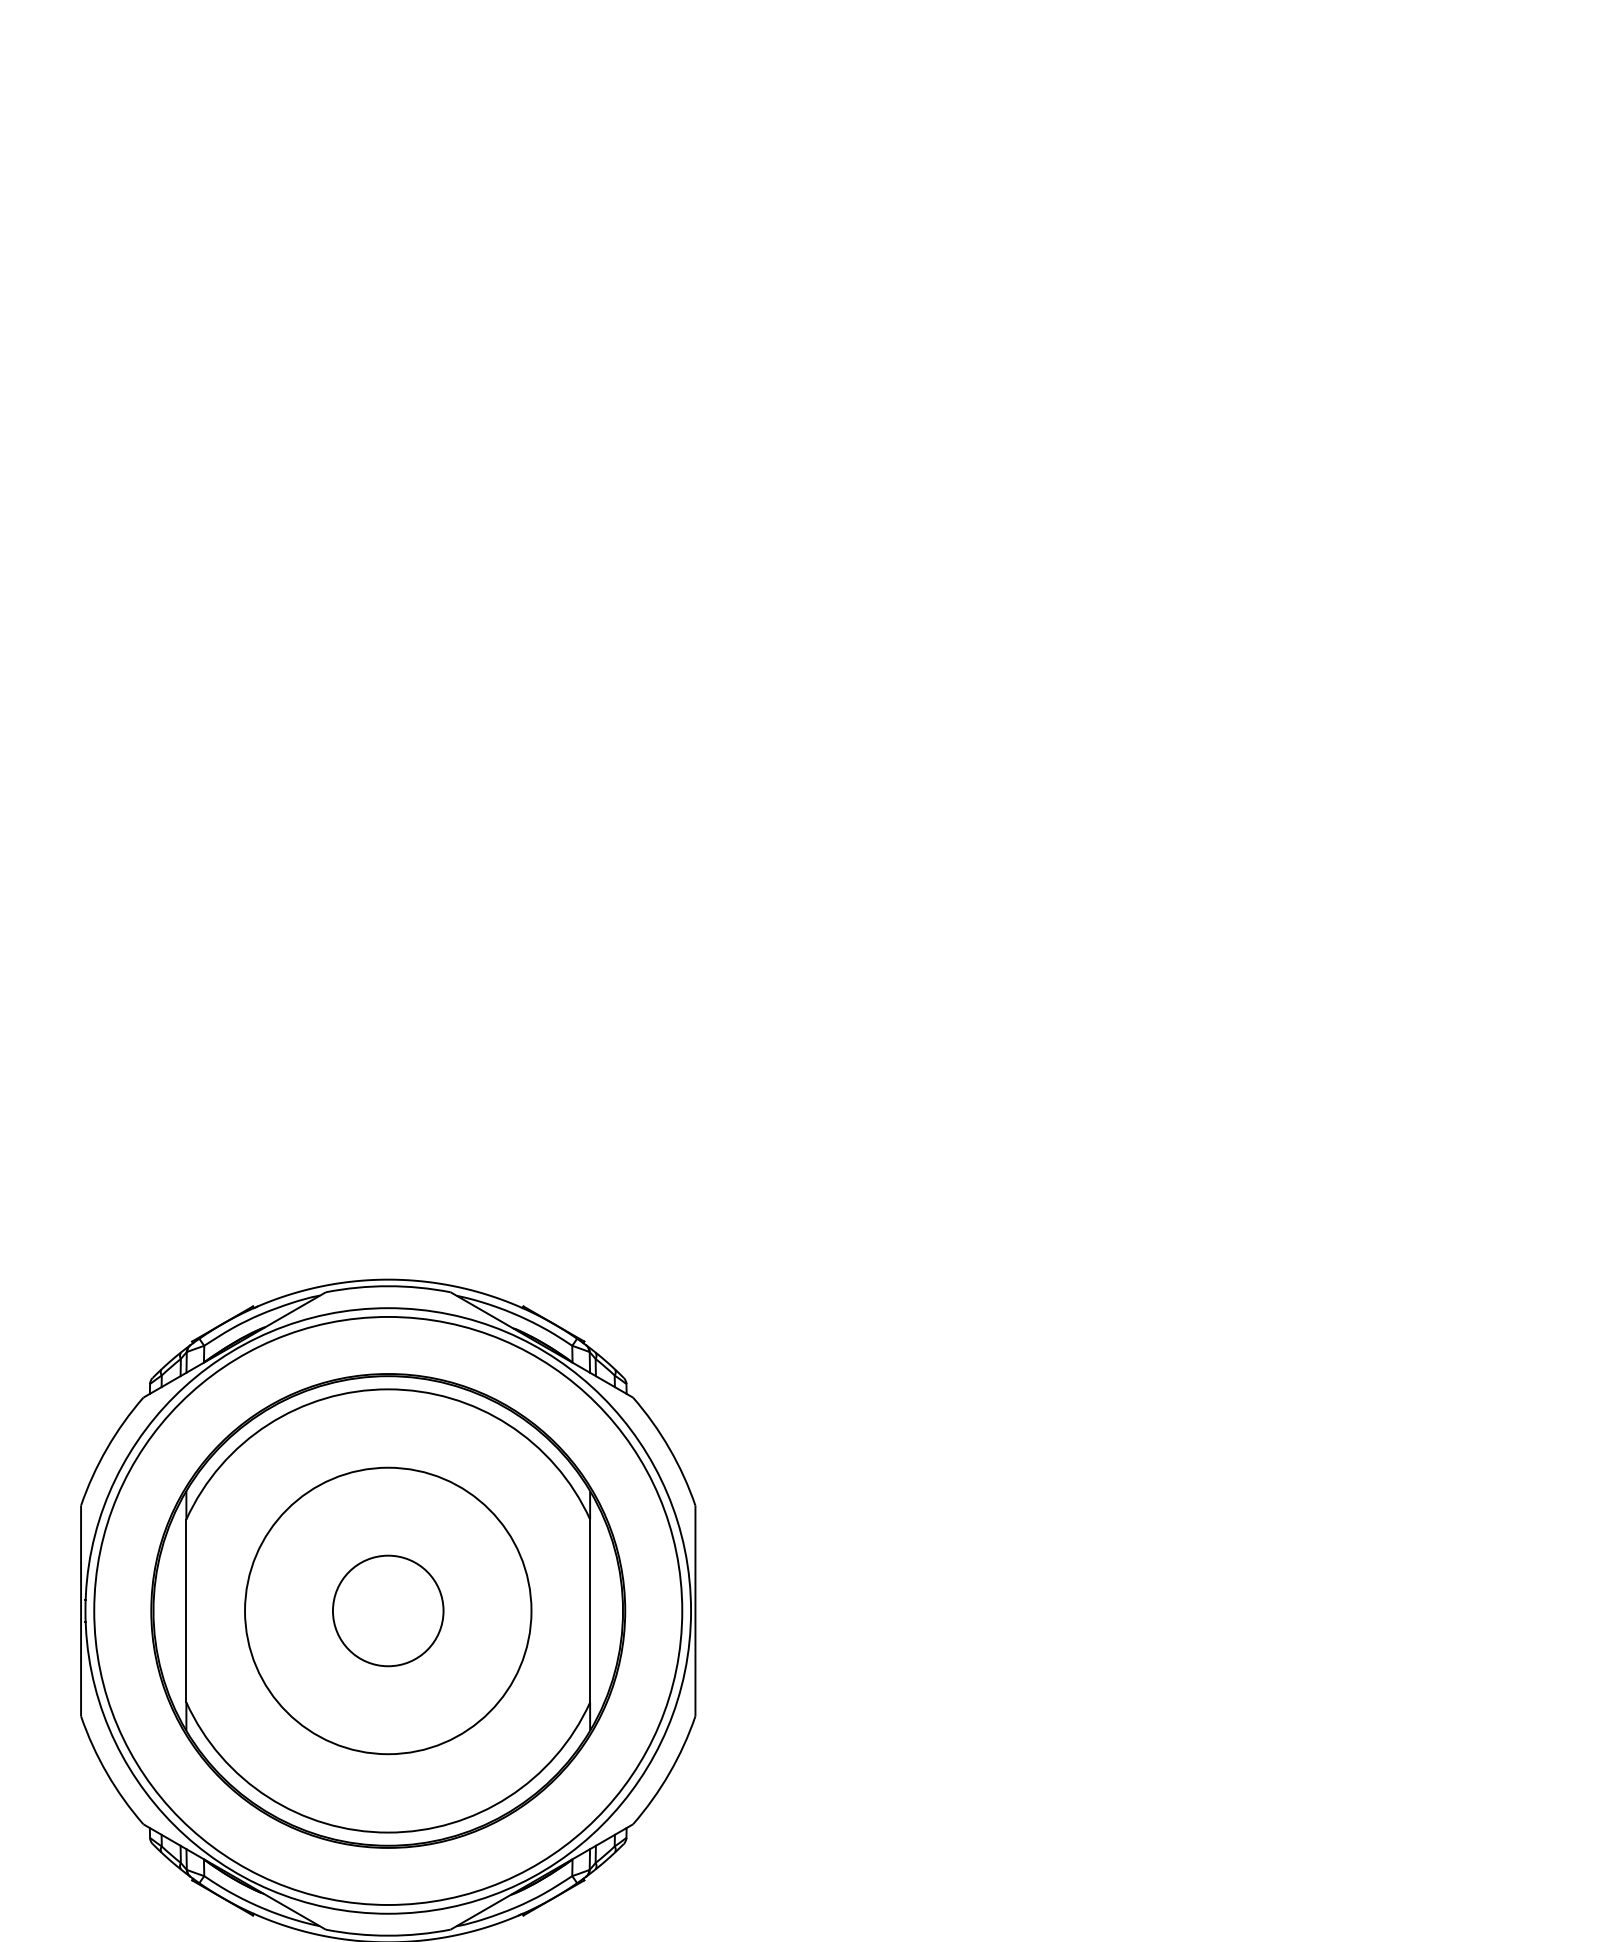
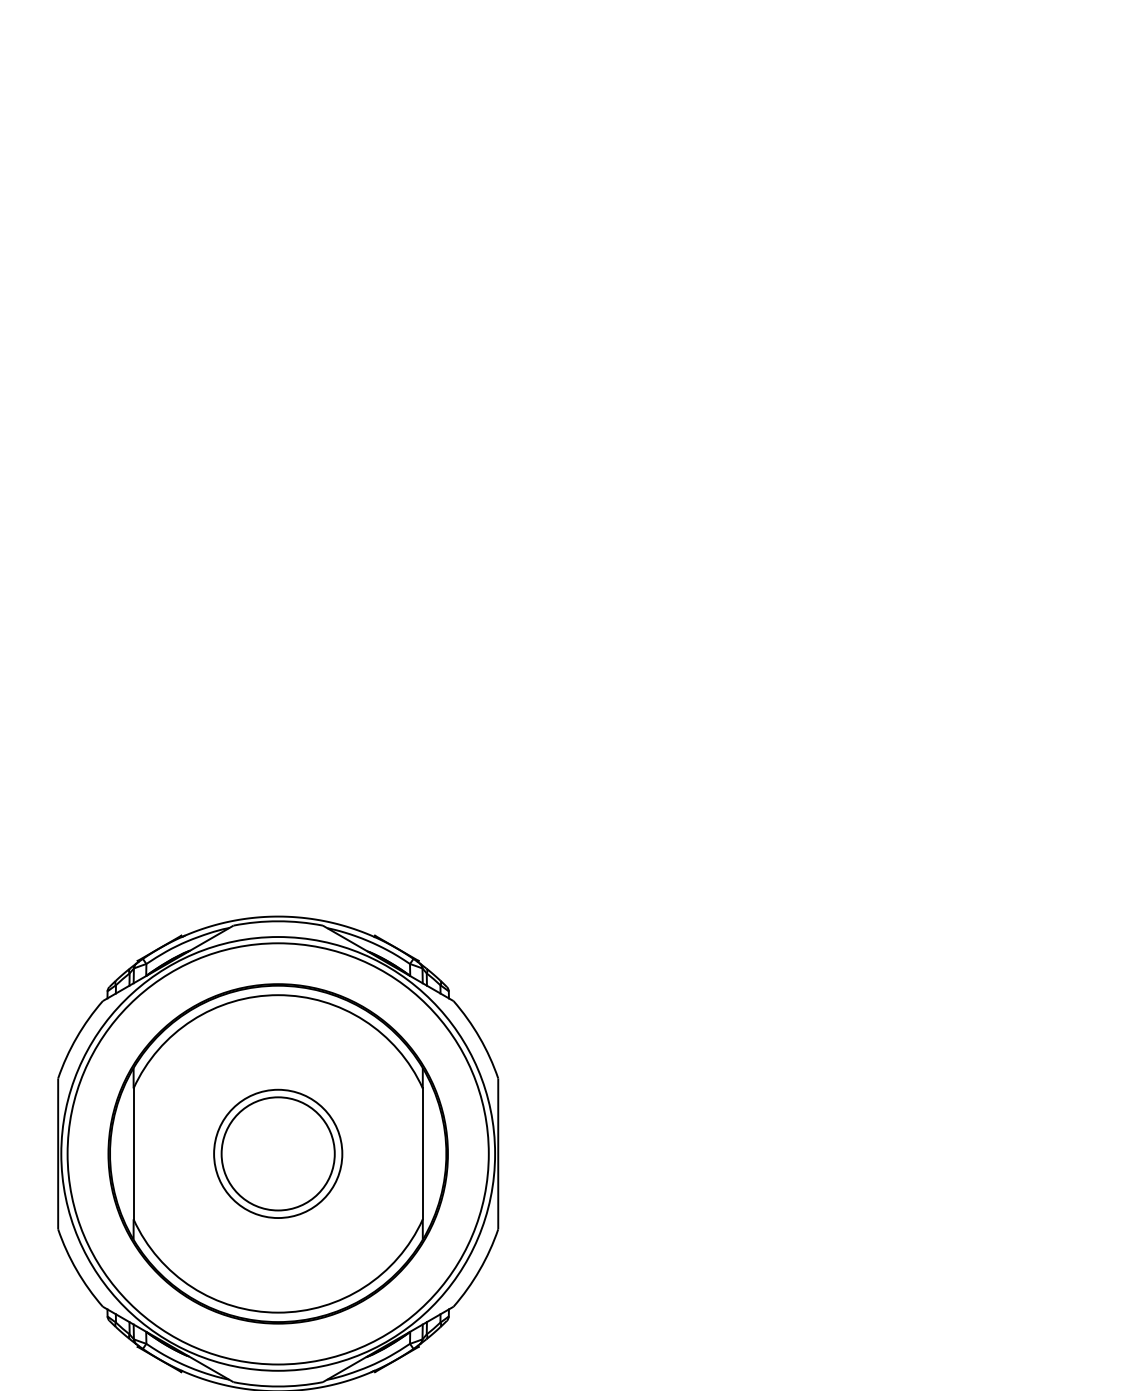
circle: (387, 1610) -> (277, 1153), size x0.62
circle: (388, 1610) -> (278, 1153), size x1.43

